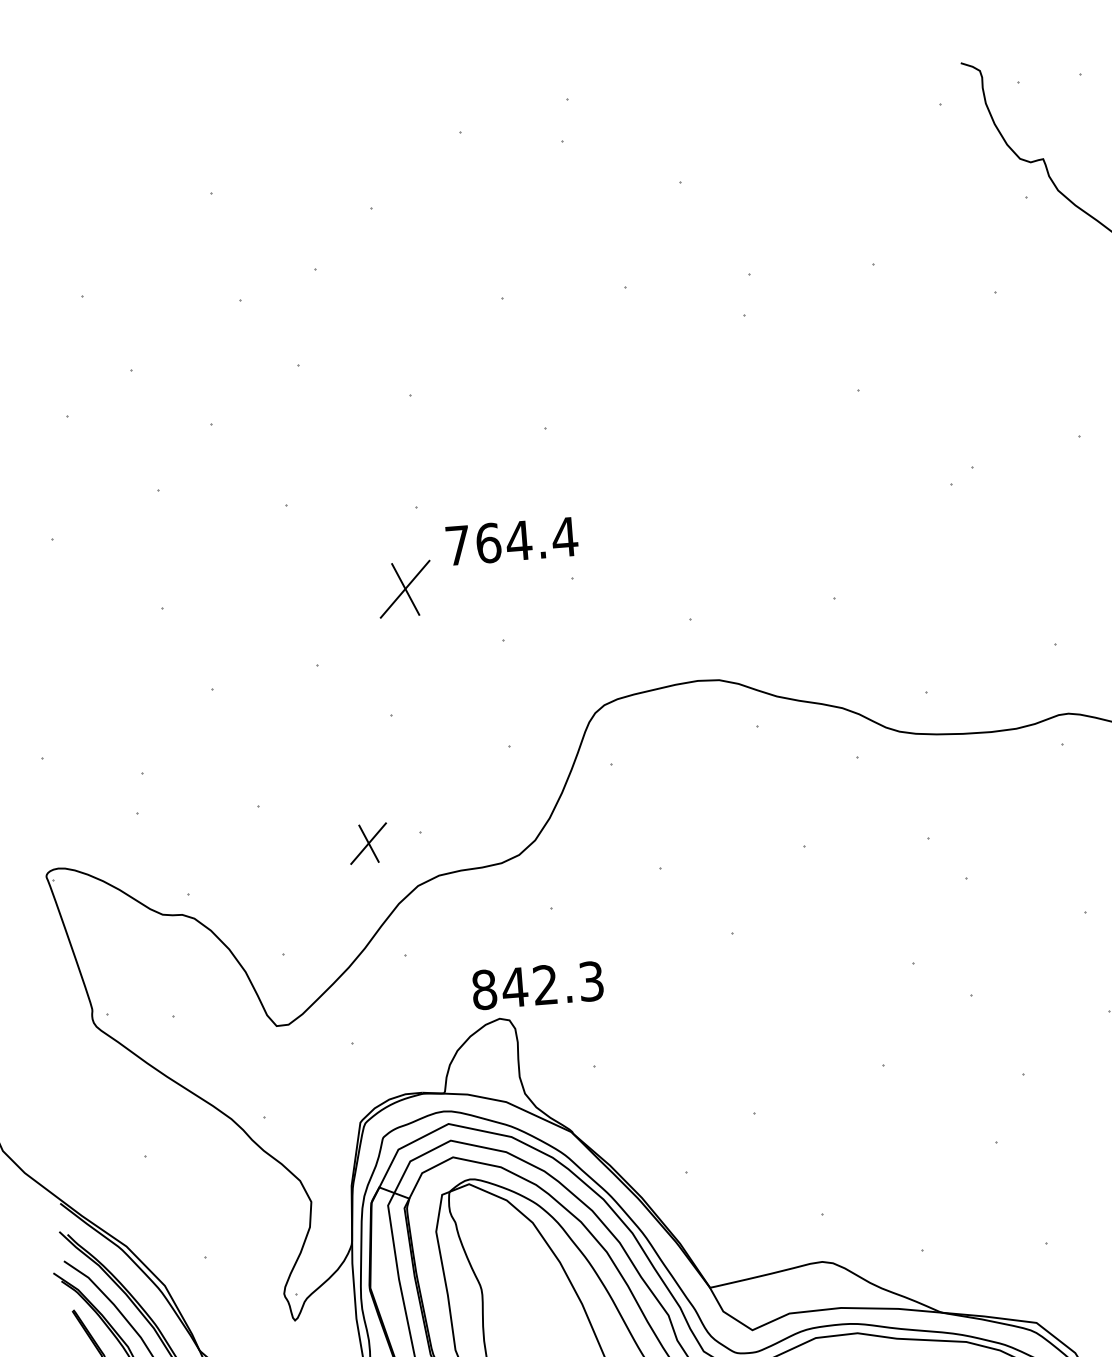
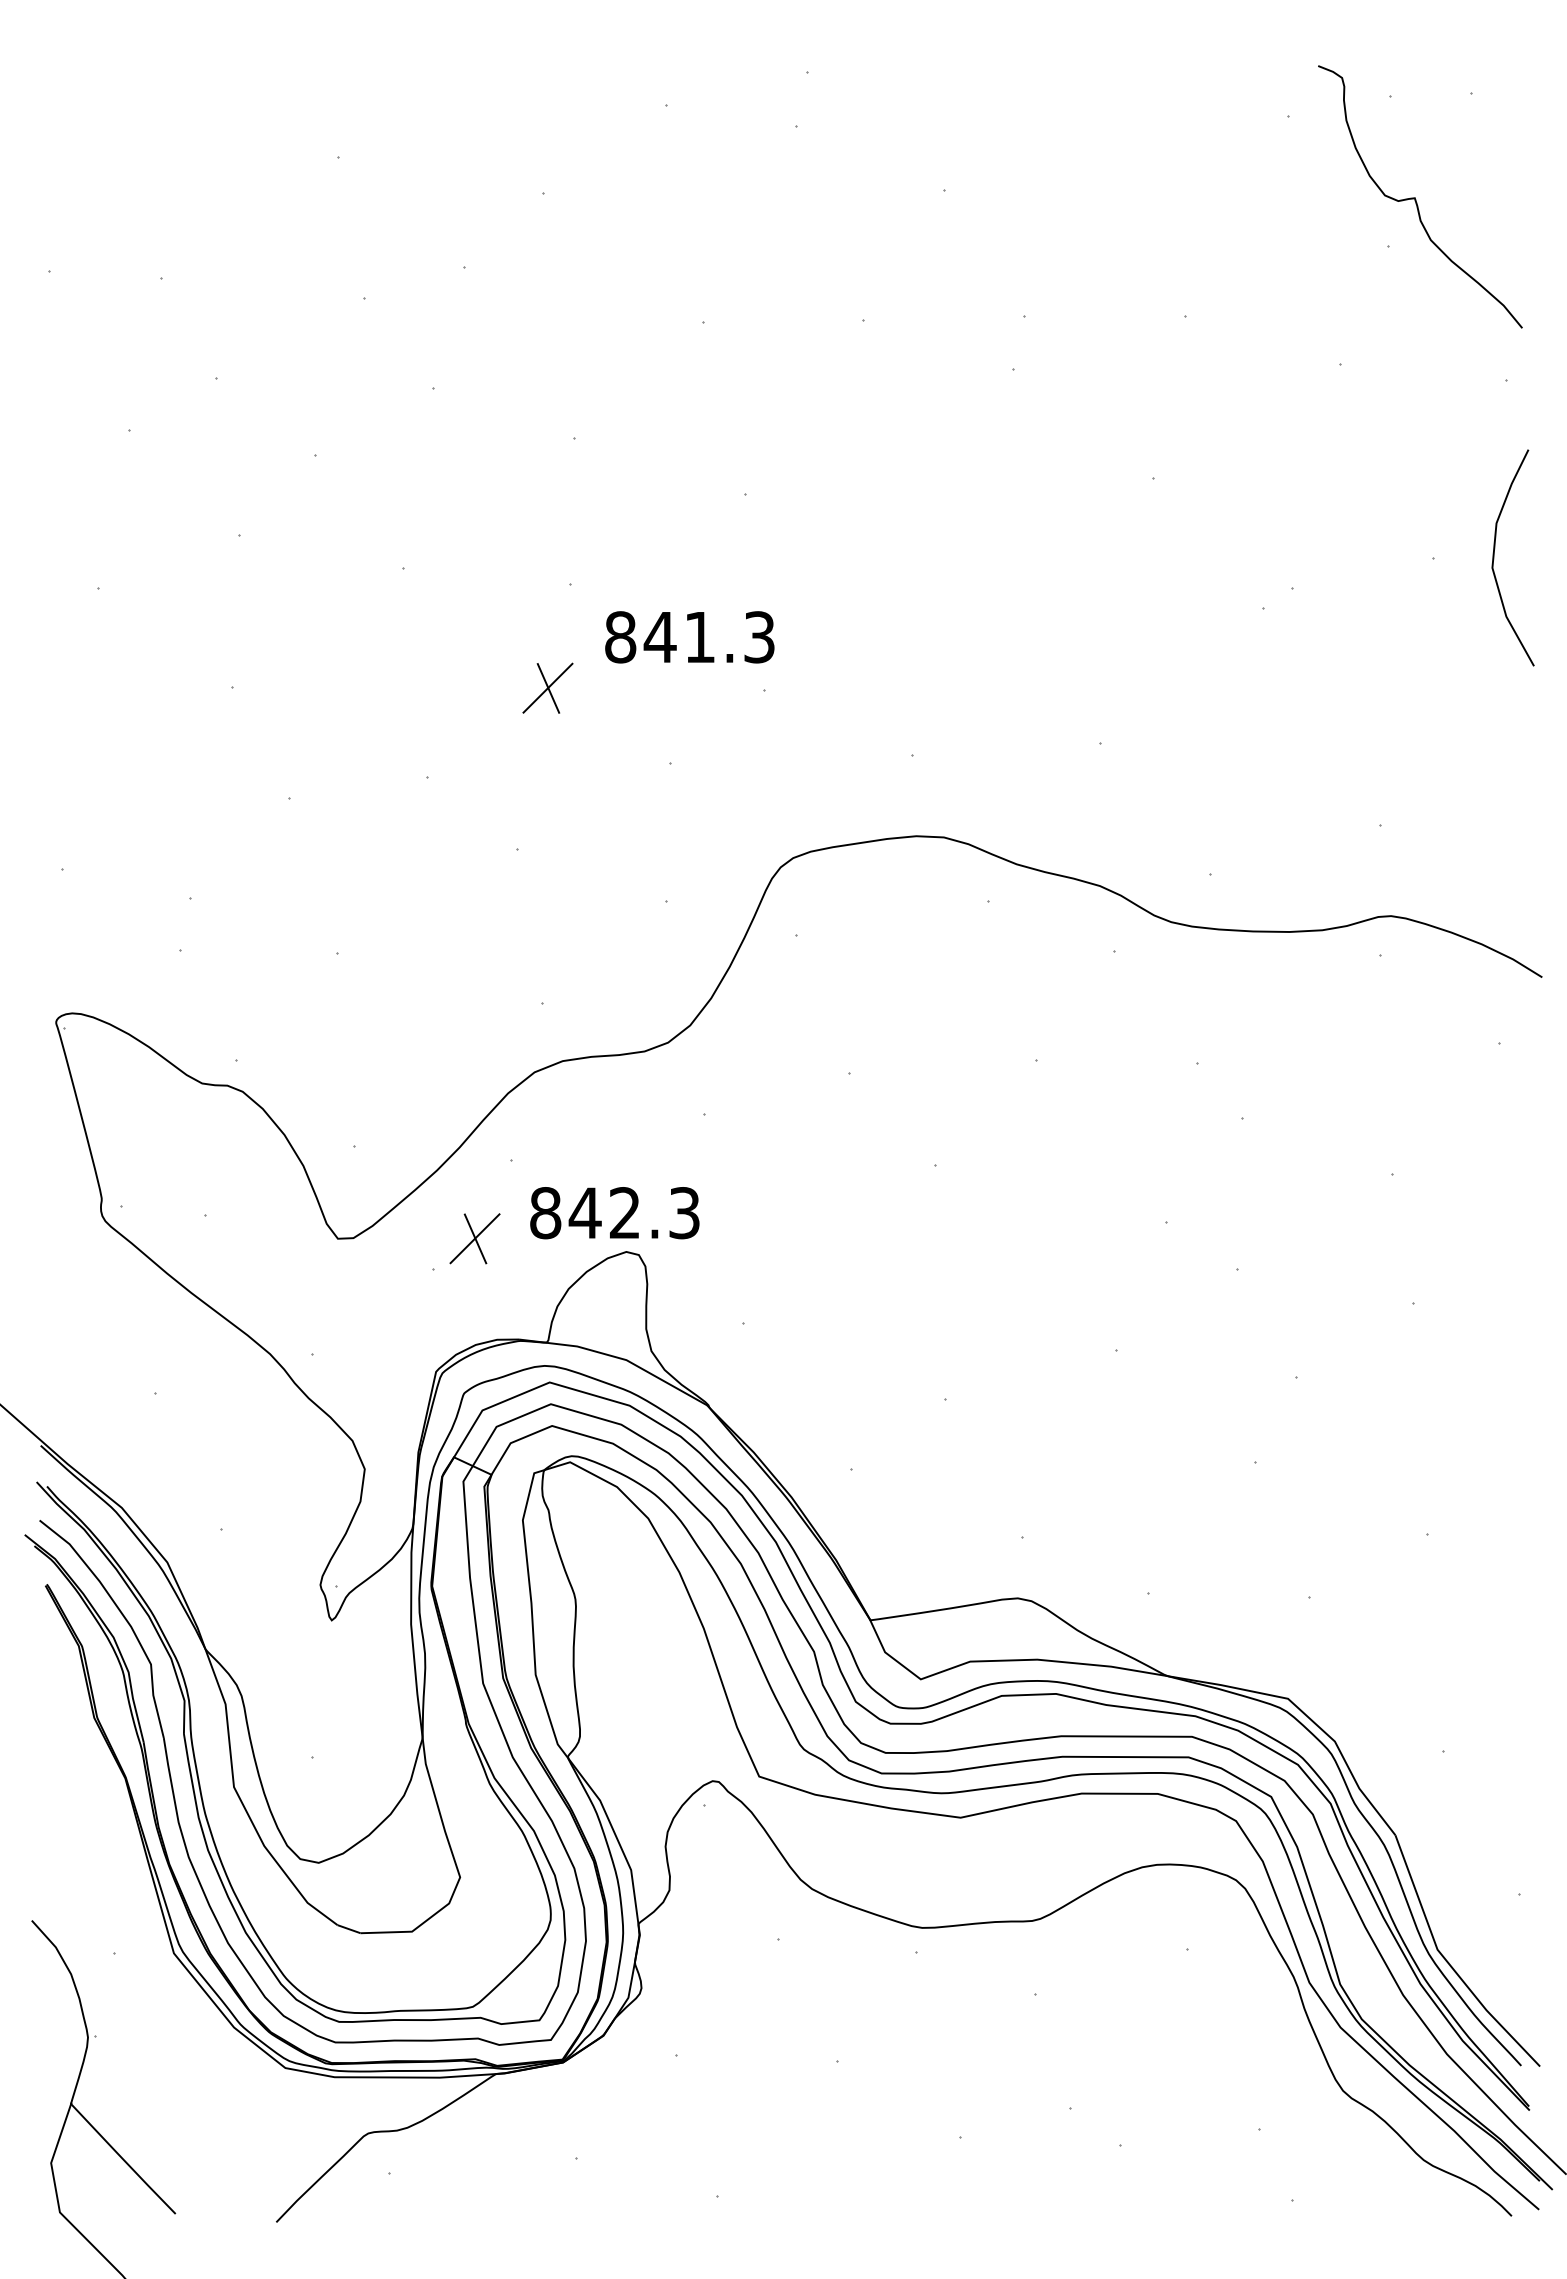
text: (511, 541) -> (690, 637), 764.4 -> 841.3
part: (404, 588) -> (547, 687), size x0.71
part: (368, 843) -> (474, 1238), moved
text: (537, 985) -> (614, 1213), moved

